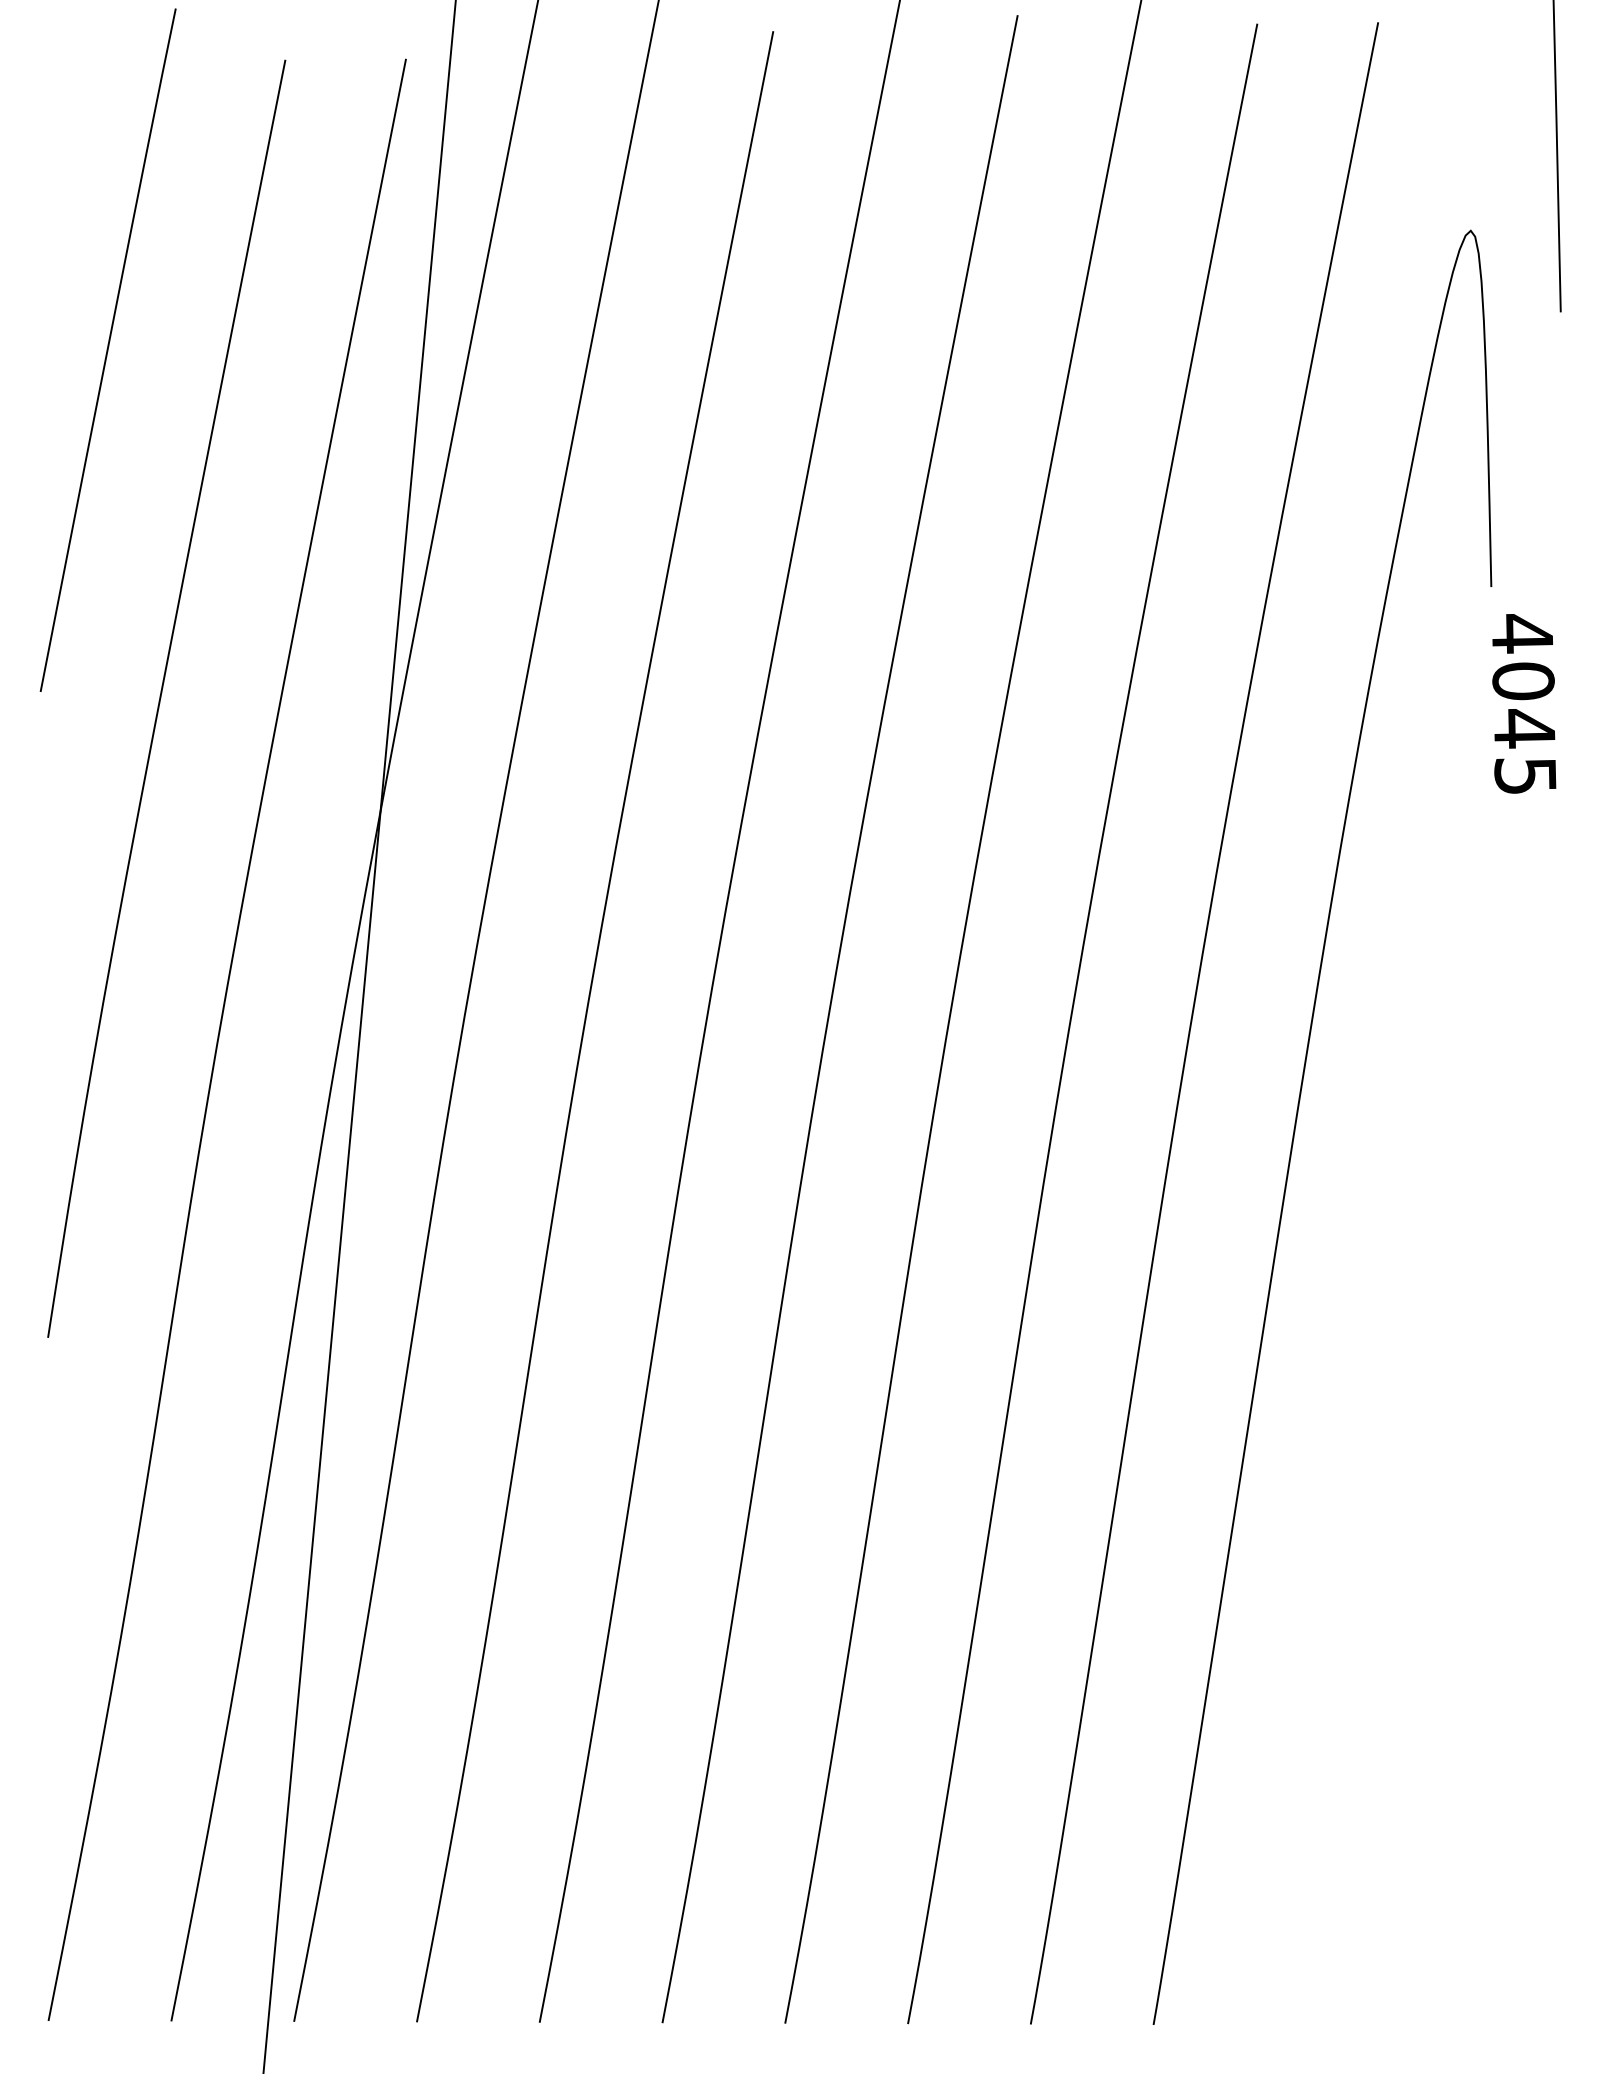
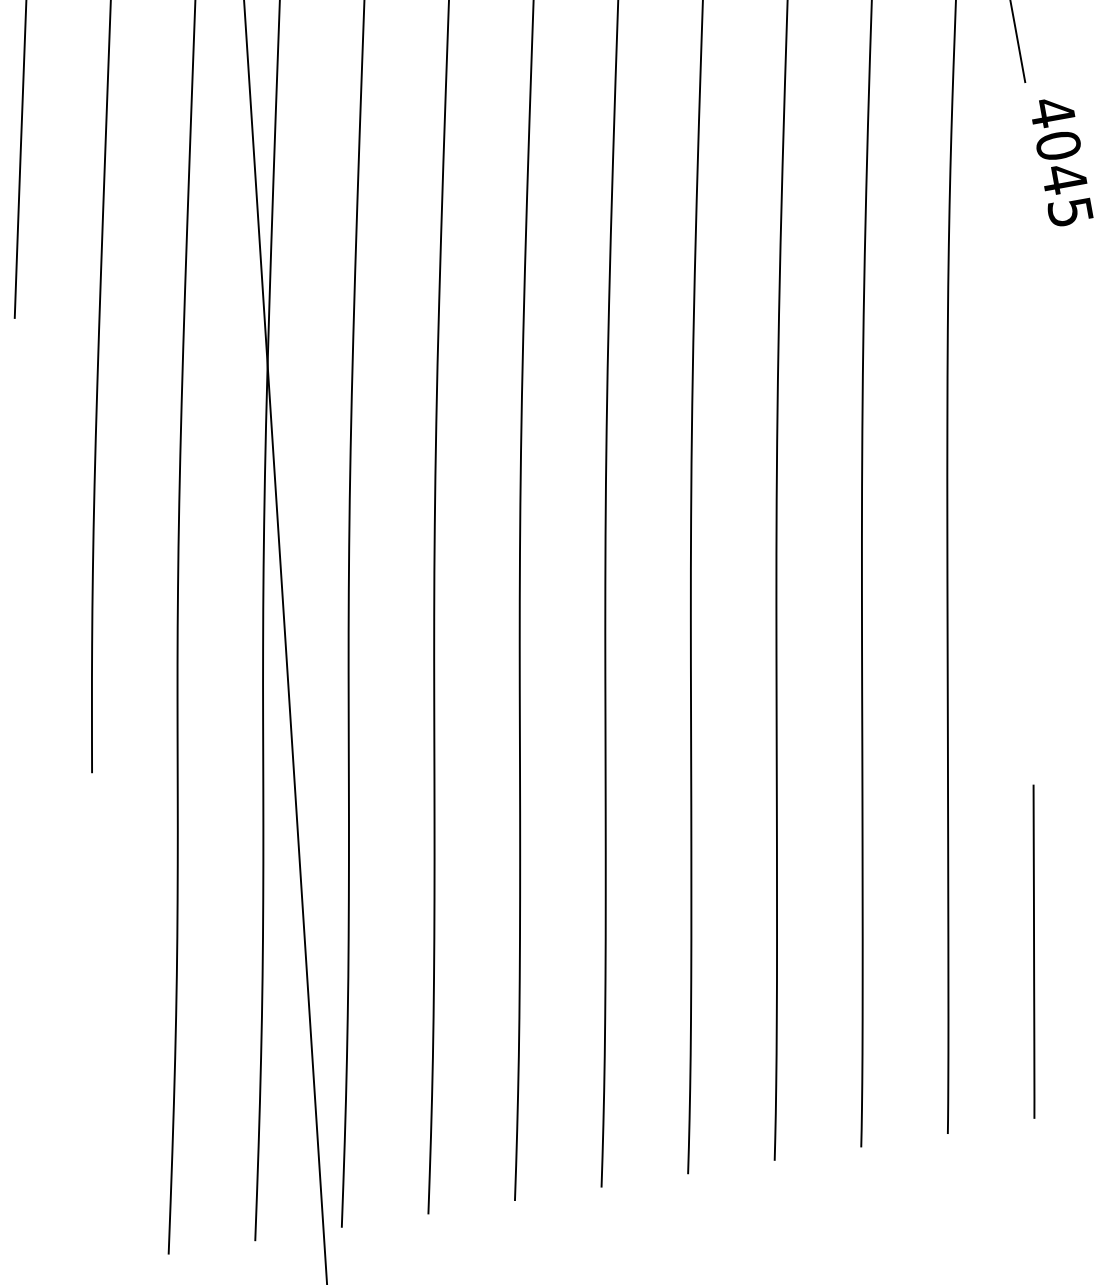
line: (1312, 1791) -> (1033, 951), added

